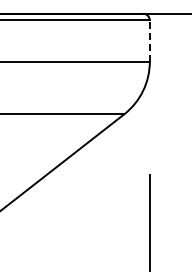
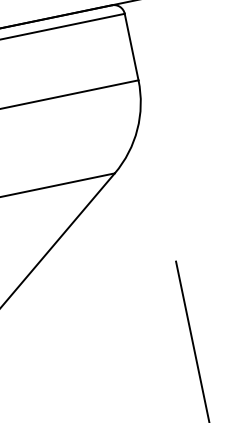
line: (149, 41) -> (131, 47), dashed -> solid

